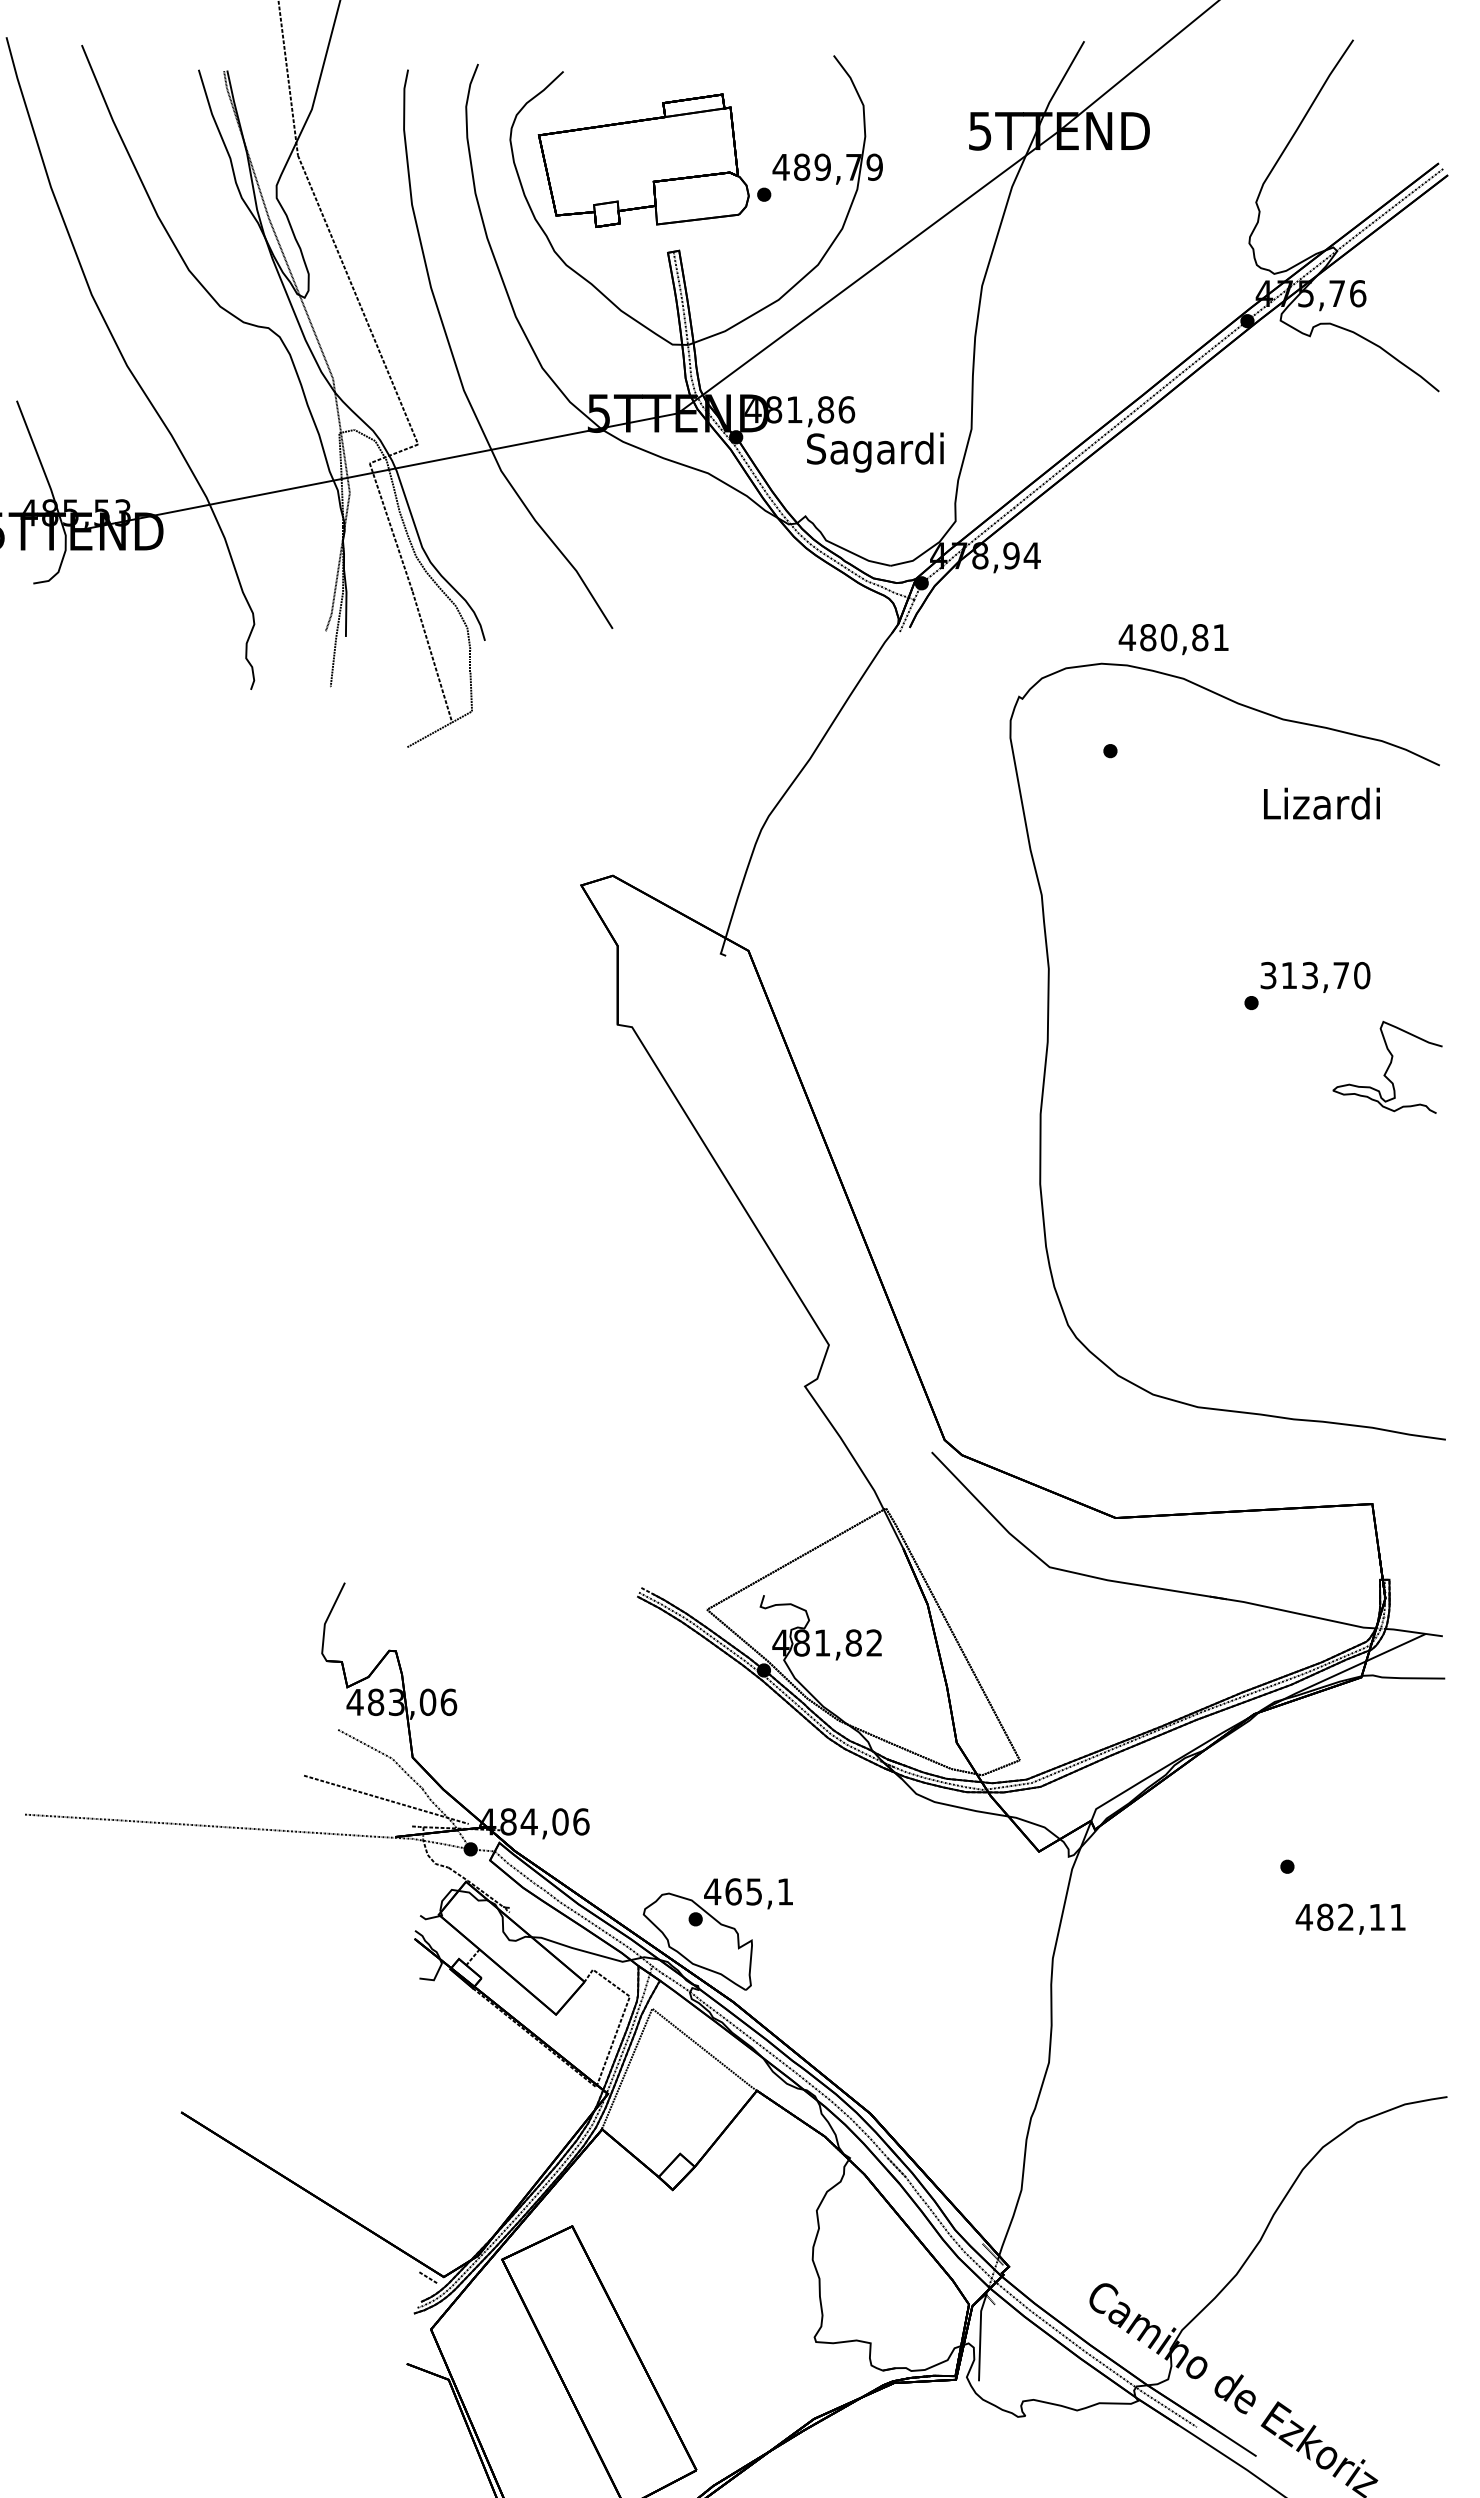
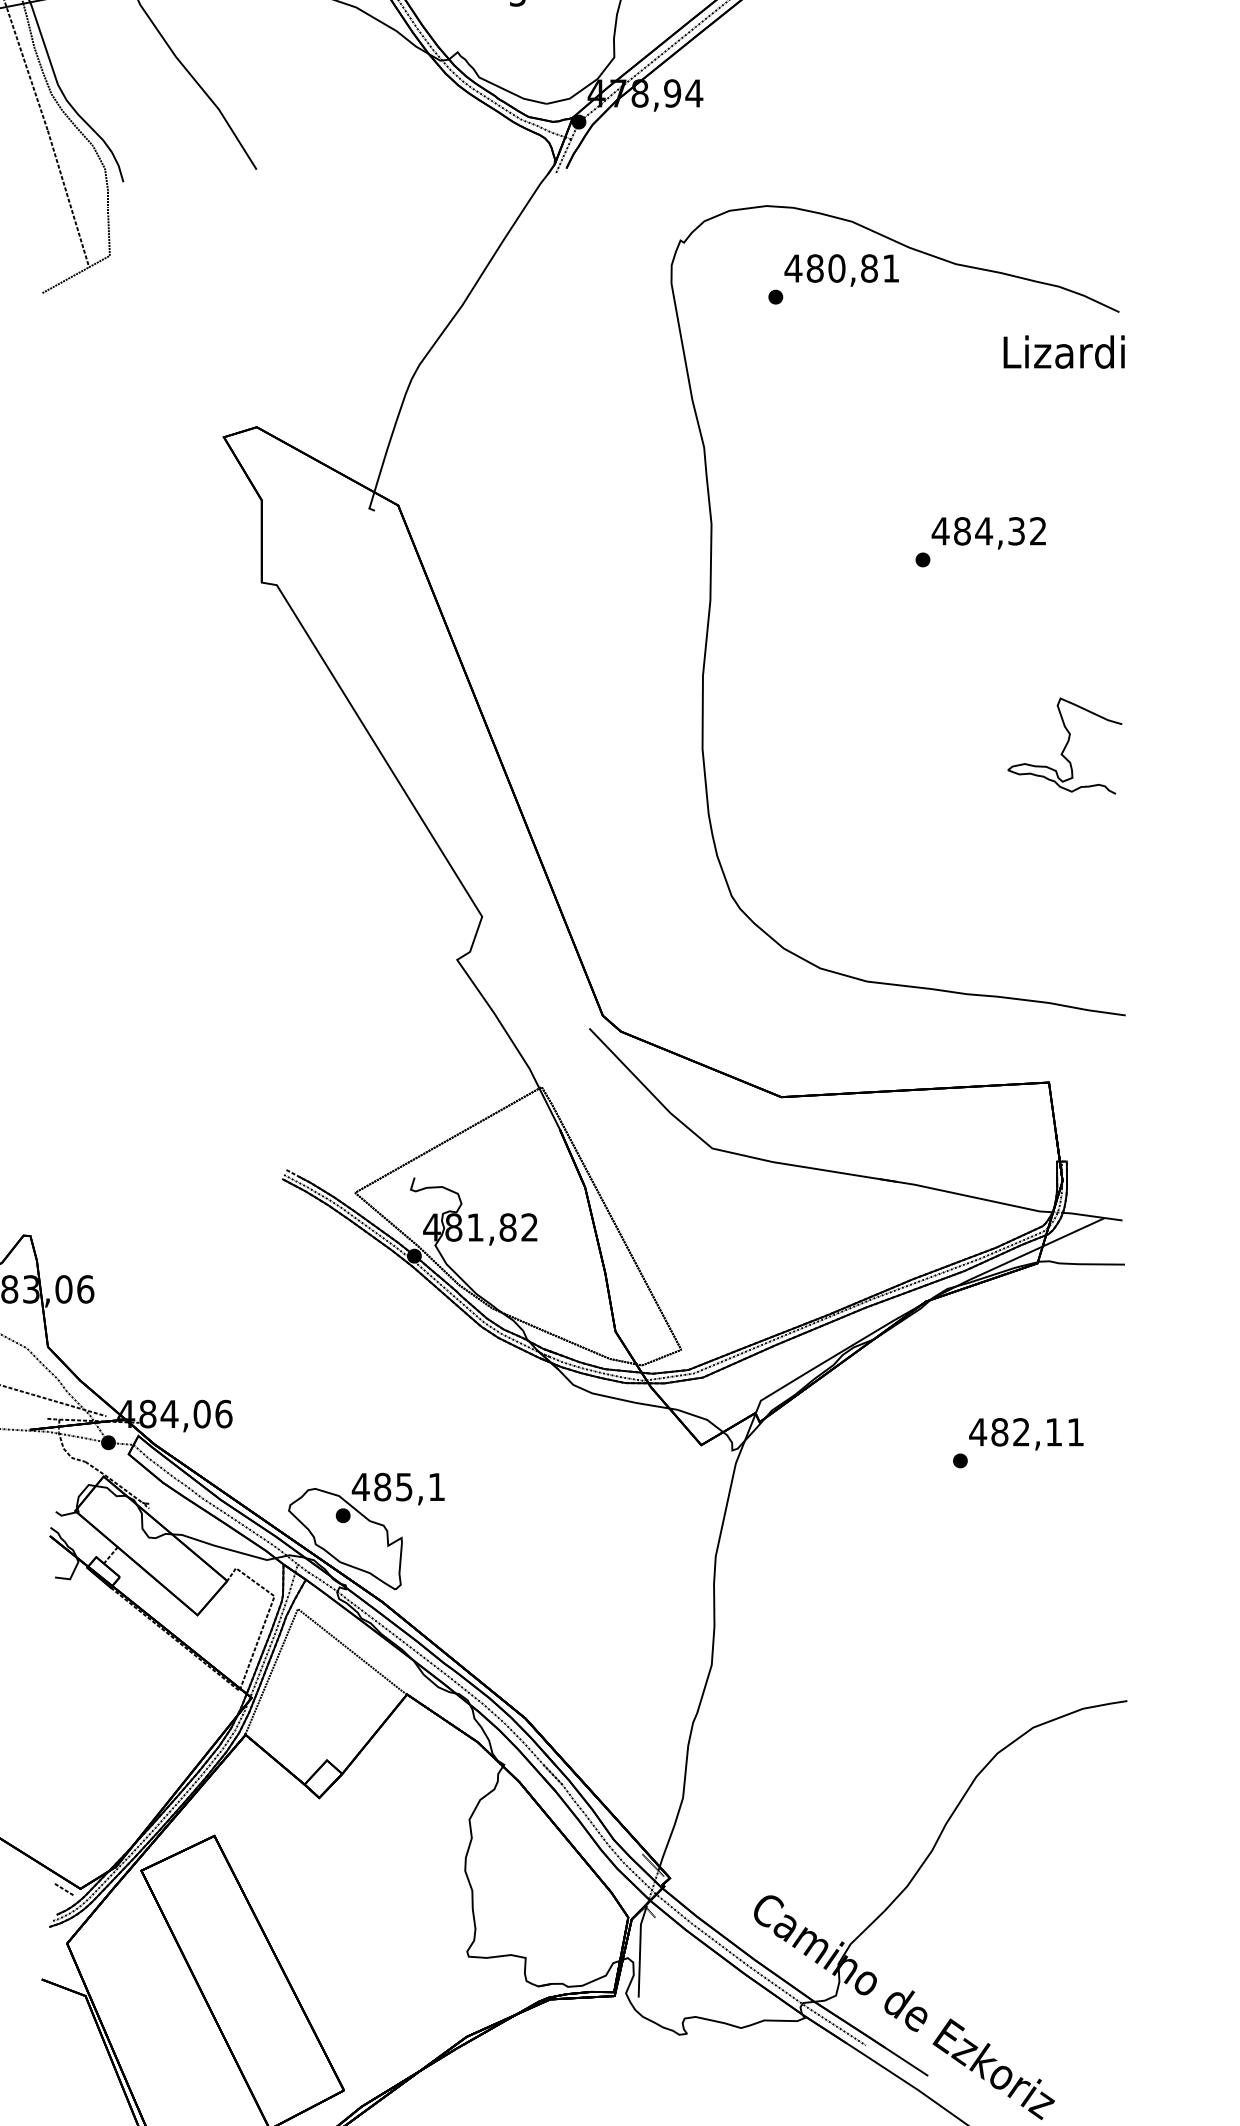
text: (1173, 639) -> (841, 270), moved
text: (1321, 803) -> (1063, 351), moved
text: (1314, 975) -> (988, 531), 313,70 -> 484,32
curve: (1388, 1066) -> (1065, 745), moved
text: (733, 1891) -> (382, 1486), 465,1 -> 485,1
text: (1350, 1918) -> (1026, 1433), moved

